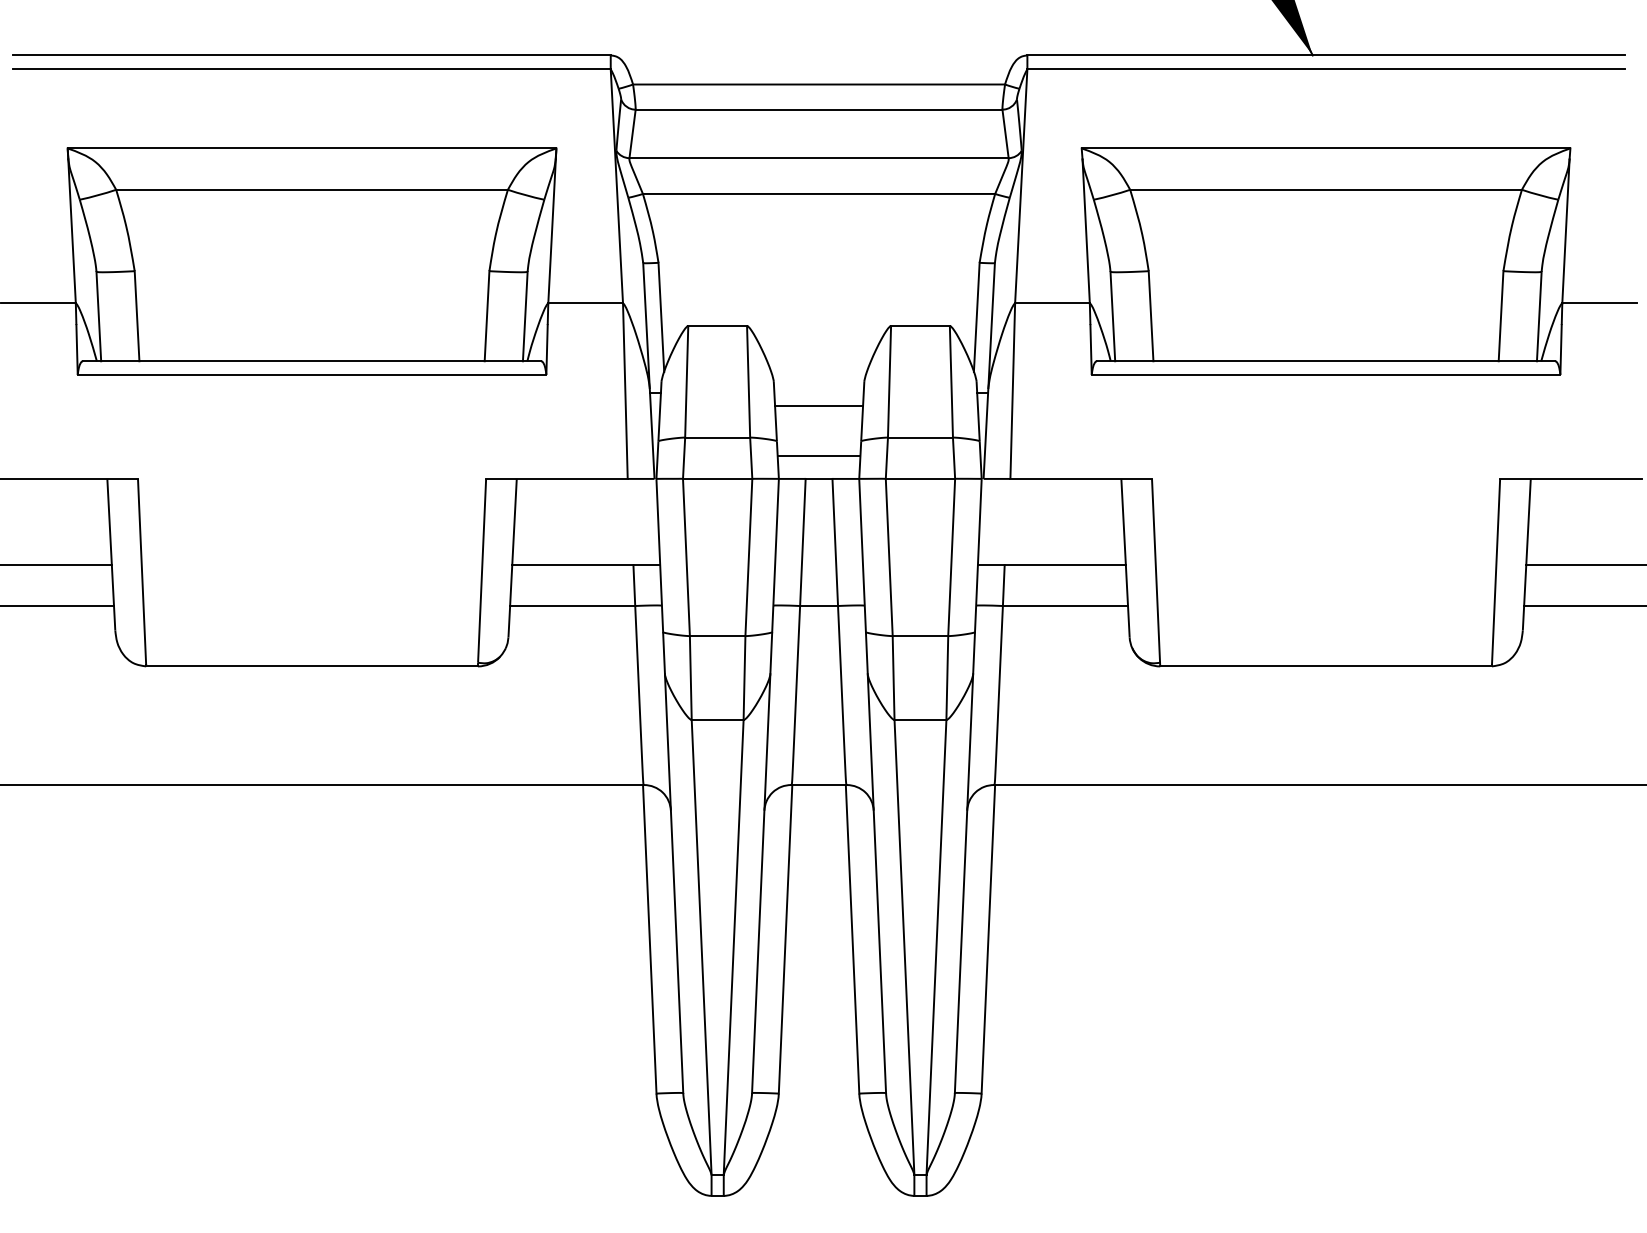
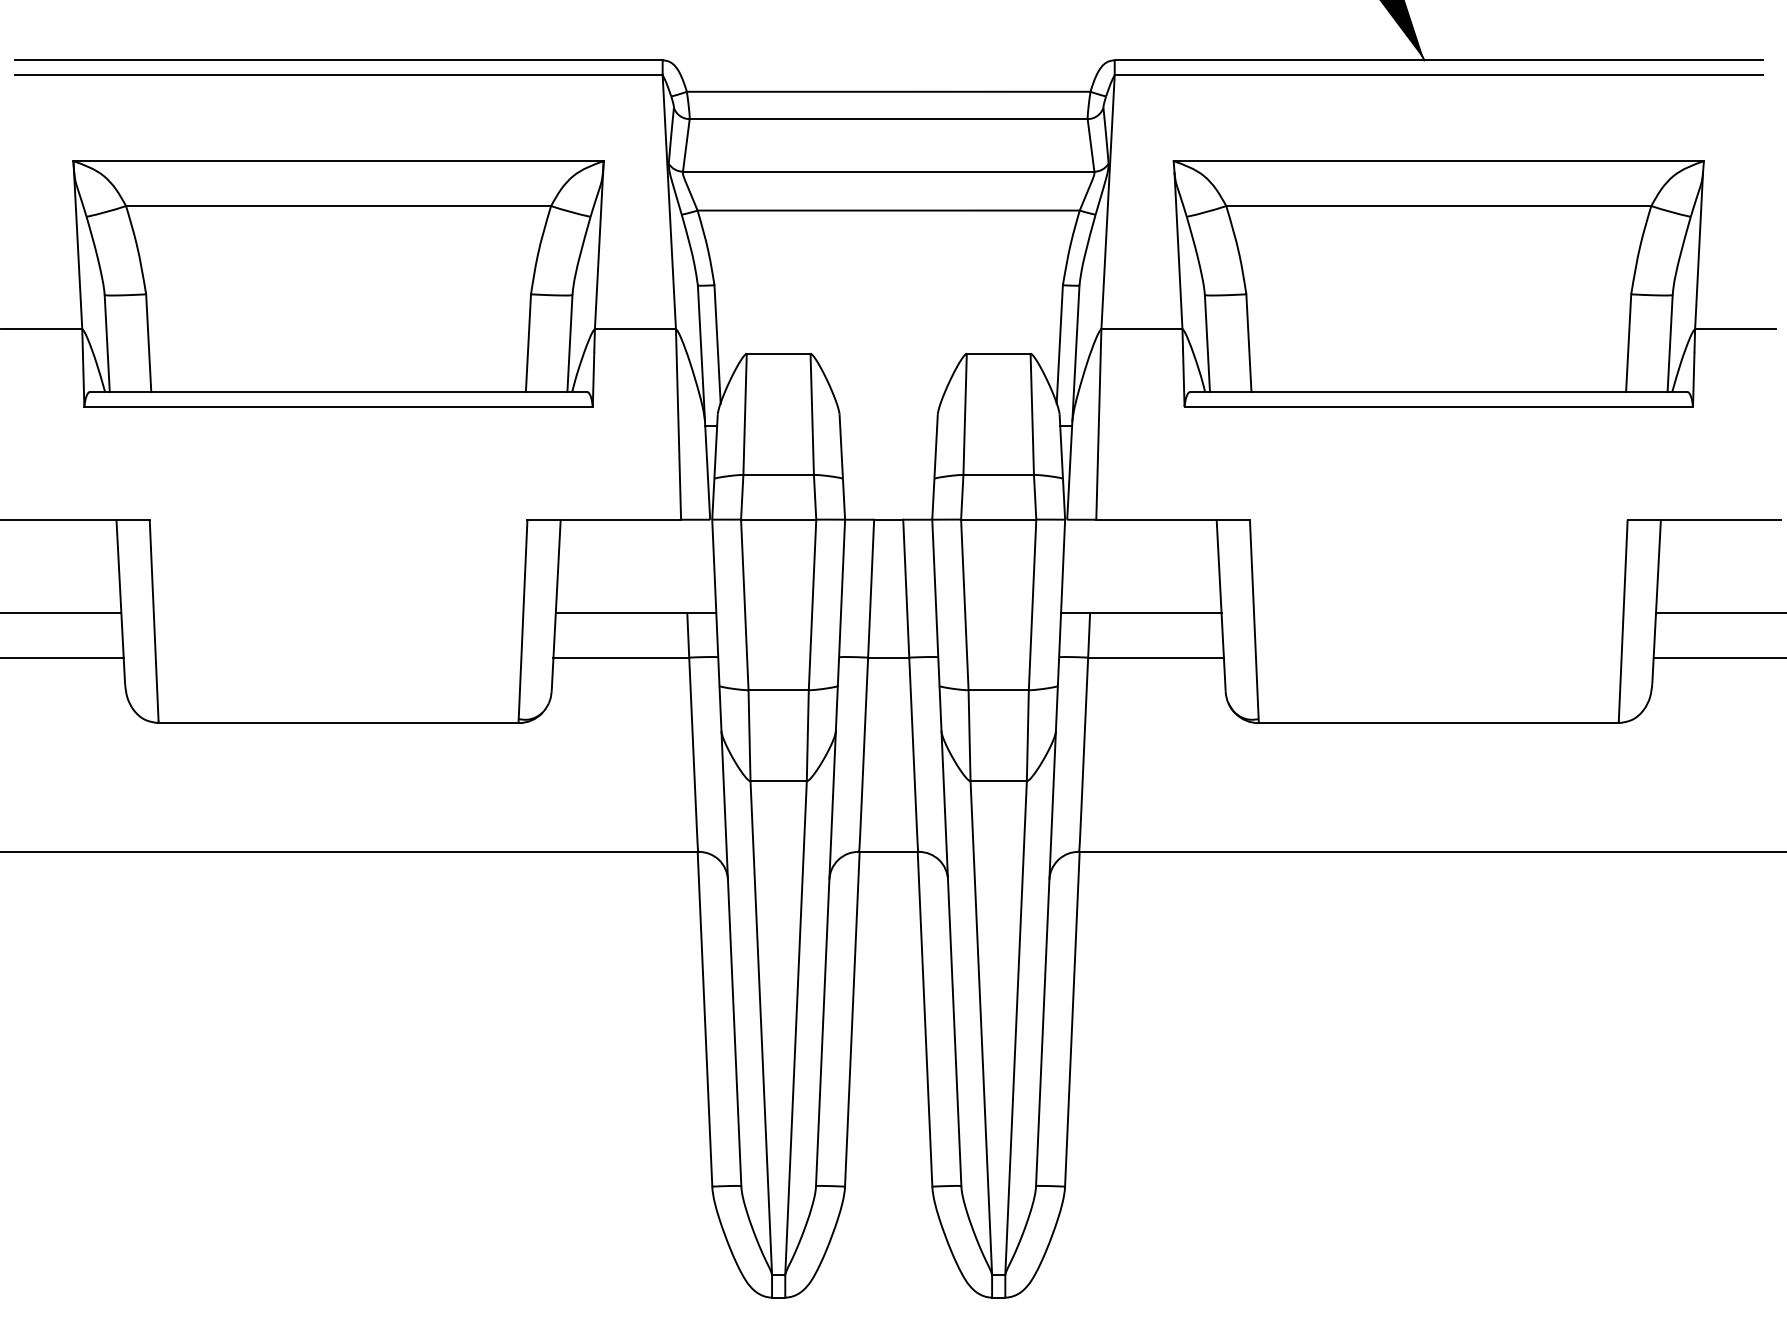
line: (819, 406) -> (889, 441), removed
line: (818, 455) -> (888, 494), removed

